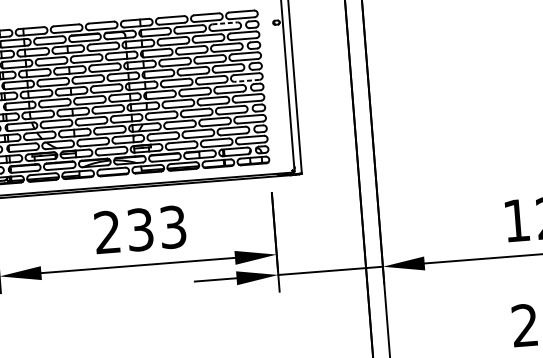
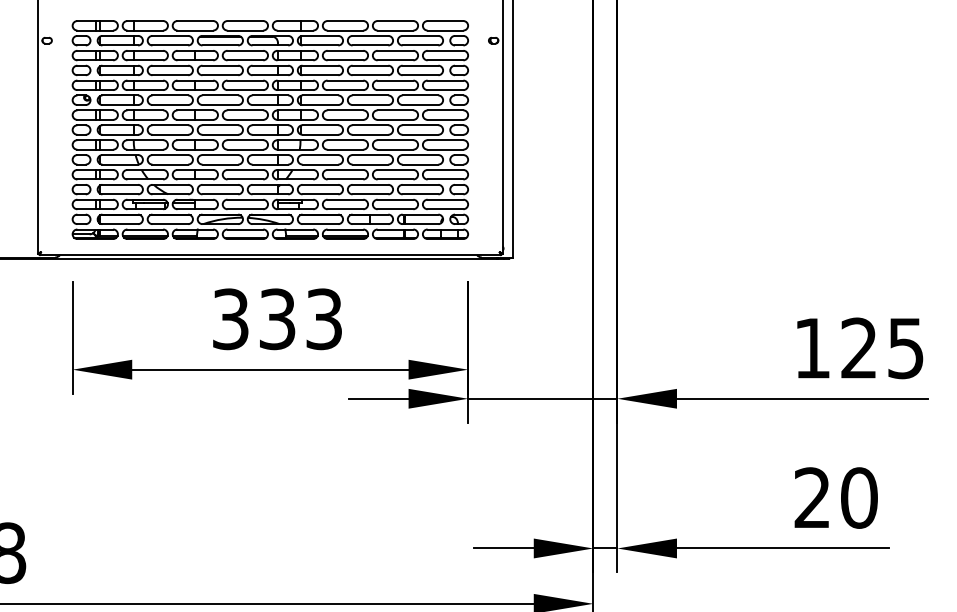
line: (224, 23) -> (420, 35), dashed -> solid
line: (247, 80) -> (445, 119), dashed -> solid
text: (107, 232) -> (230, 319), 233 -> 333

